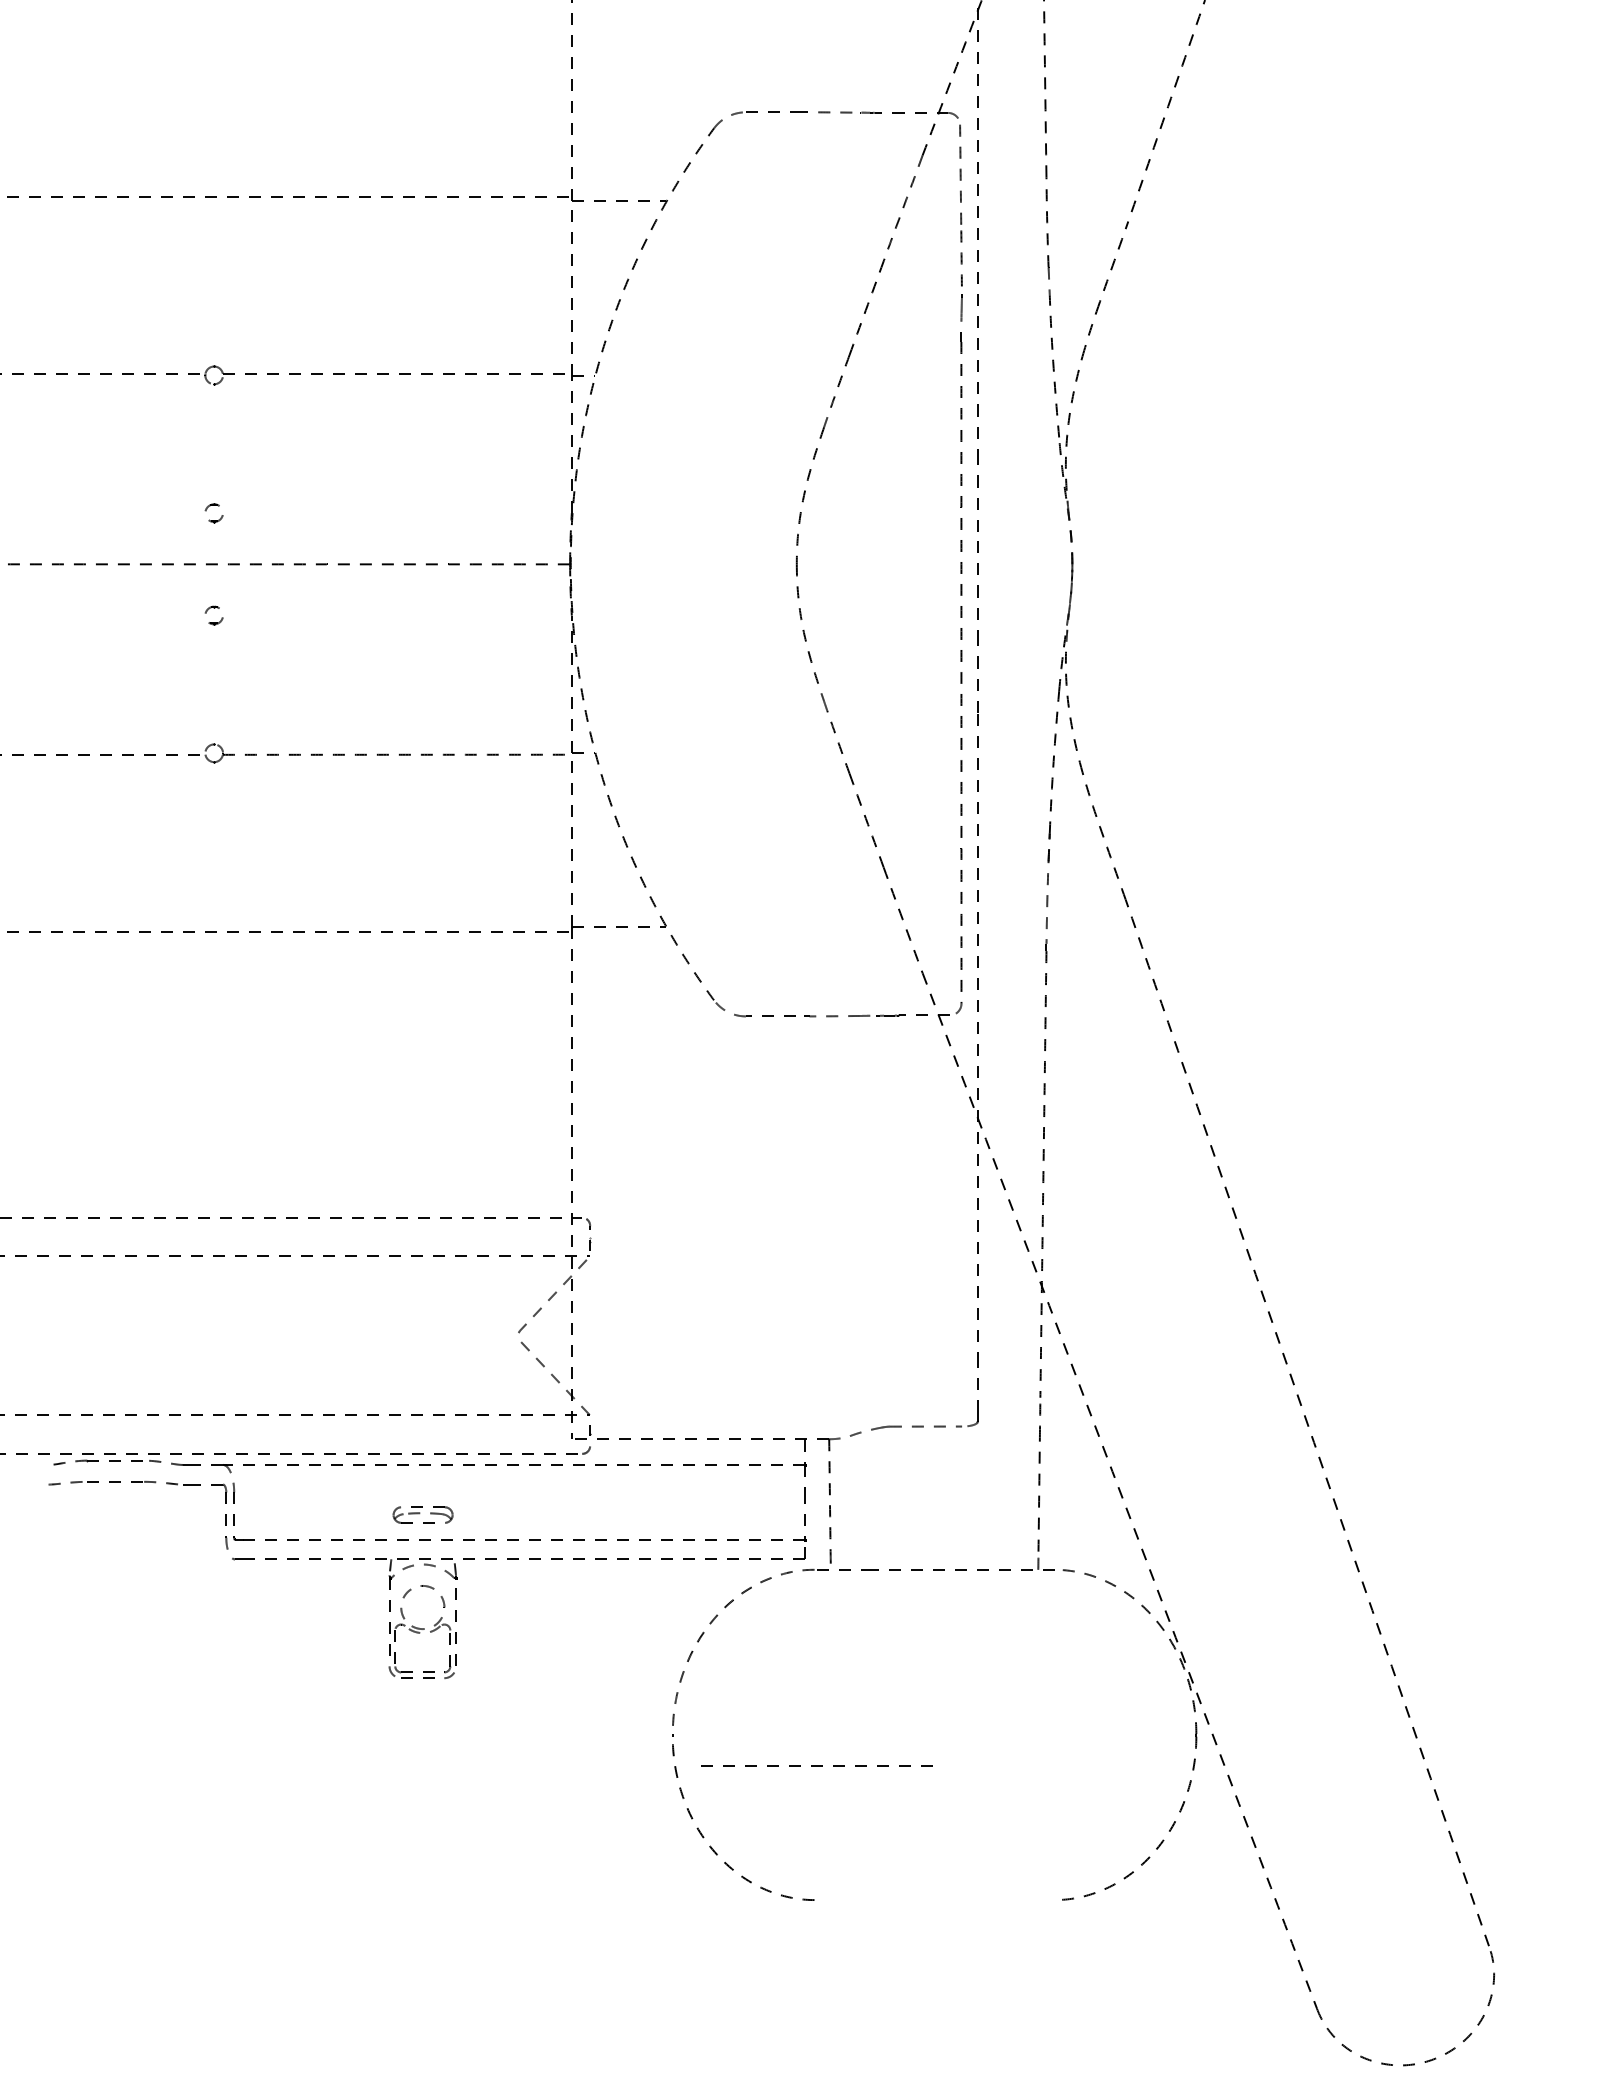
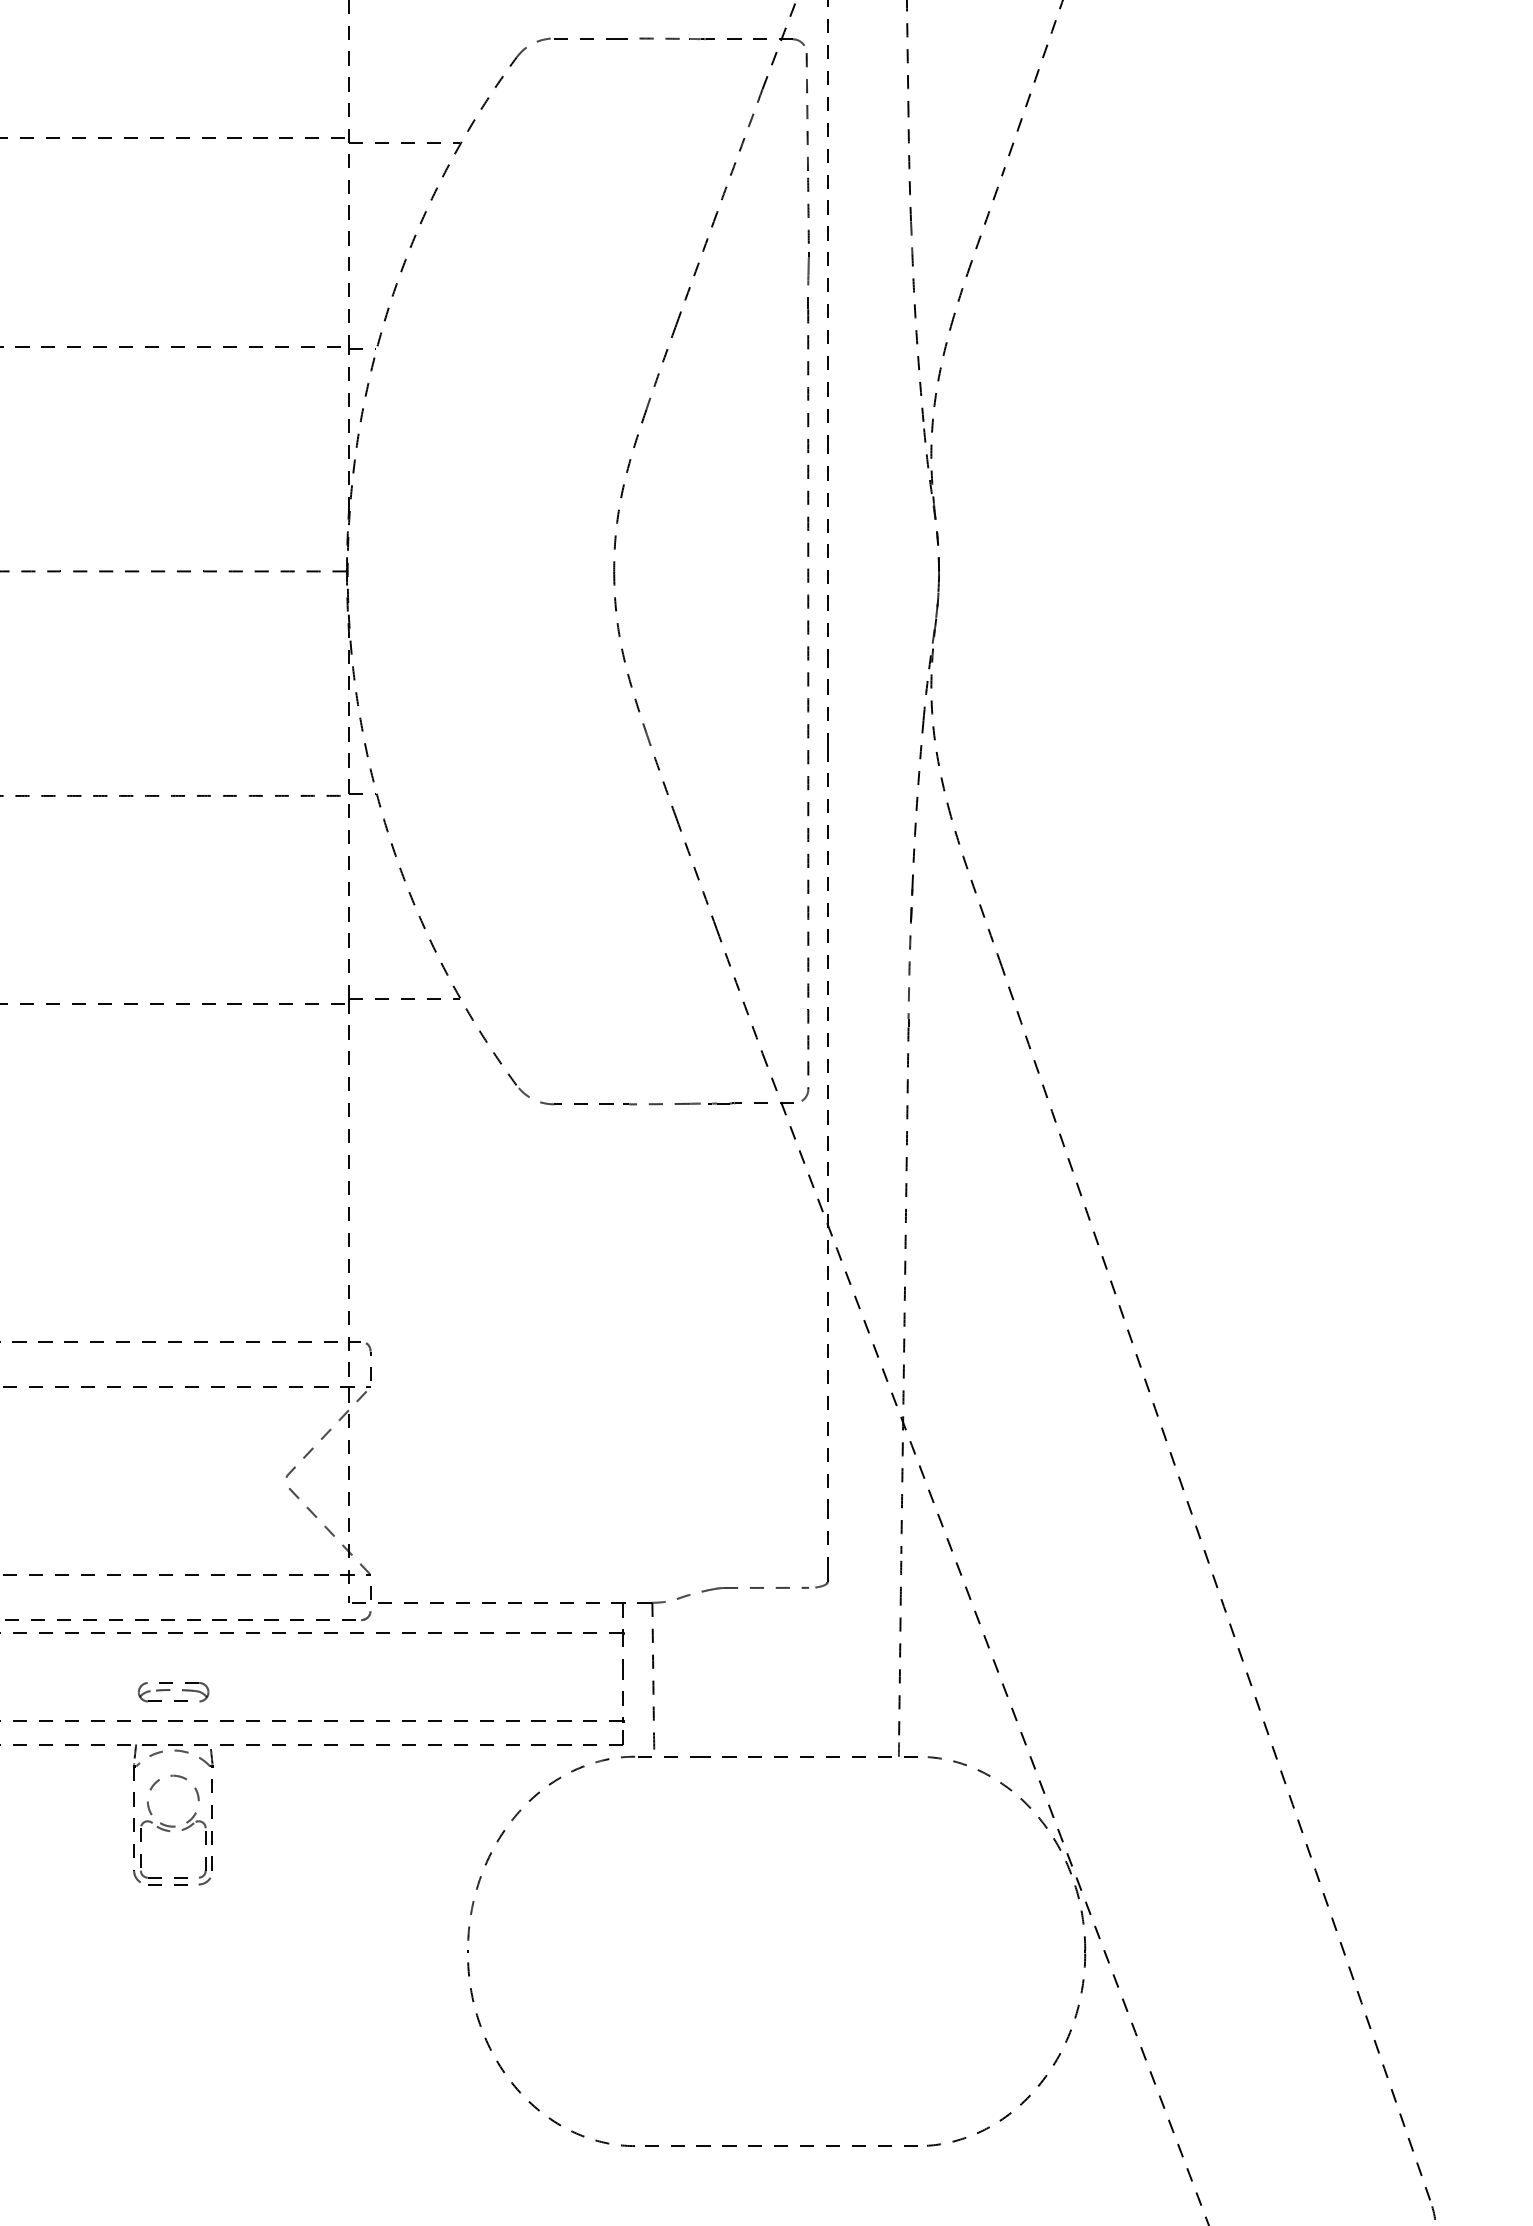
curve: (816, 1765) -> (781, 2145), moved

